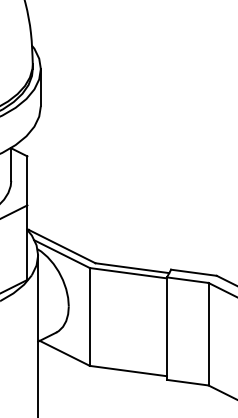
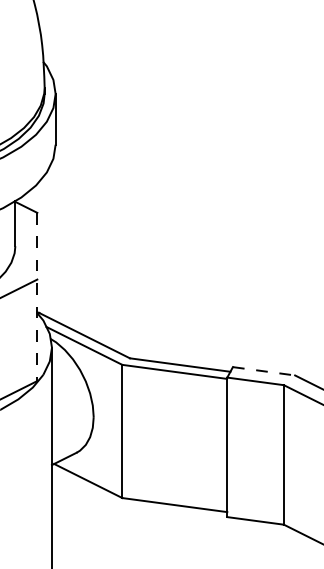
line: (27, 218) -> (37, 297), solid -> dashed
line: (194, 272) -> (264, 371), solid -> dashed

